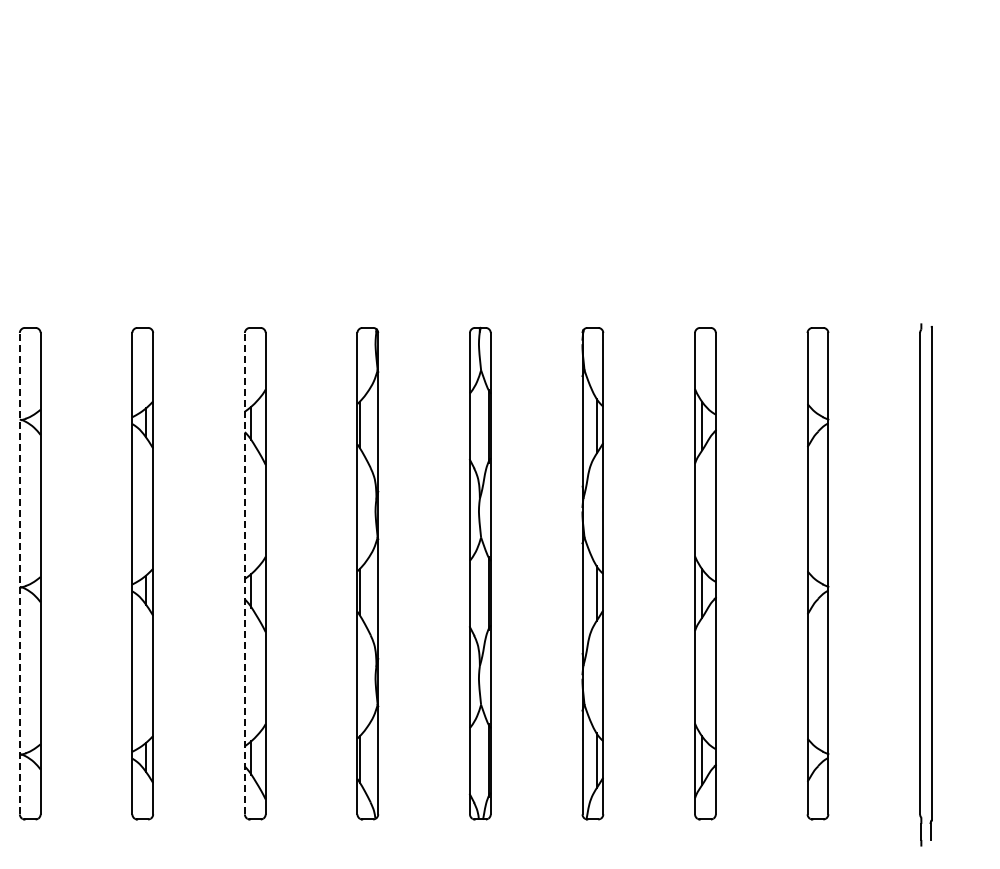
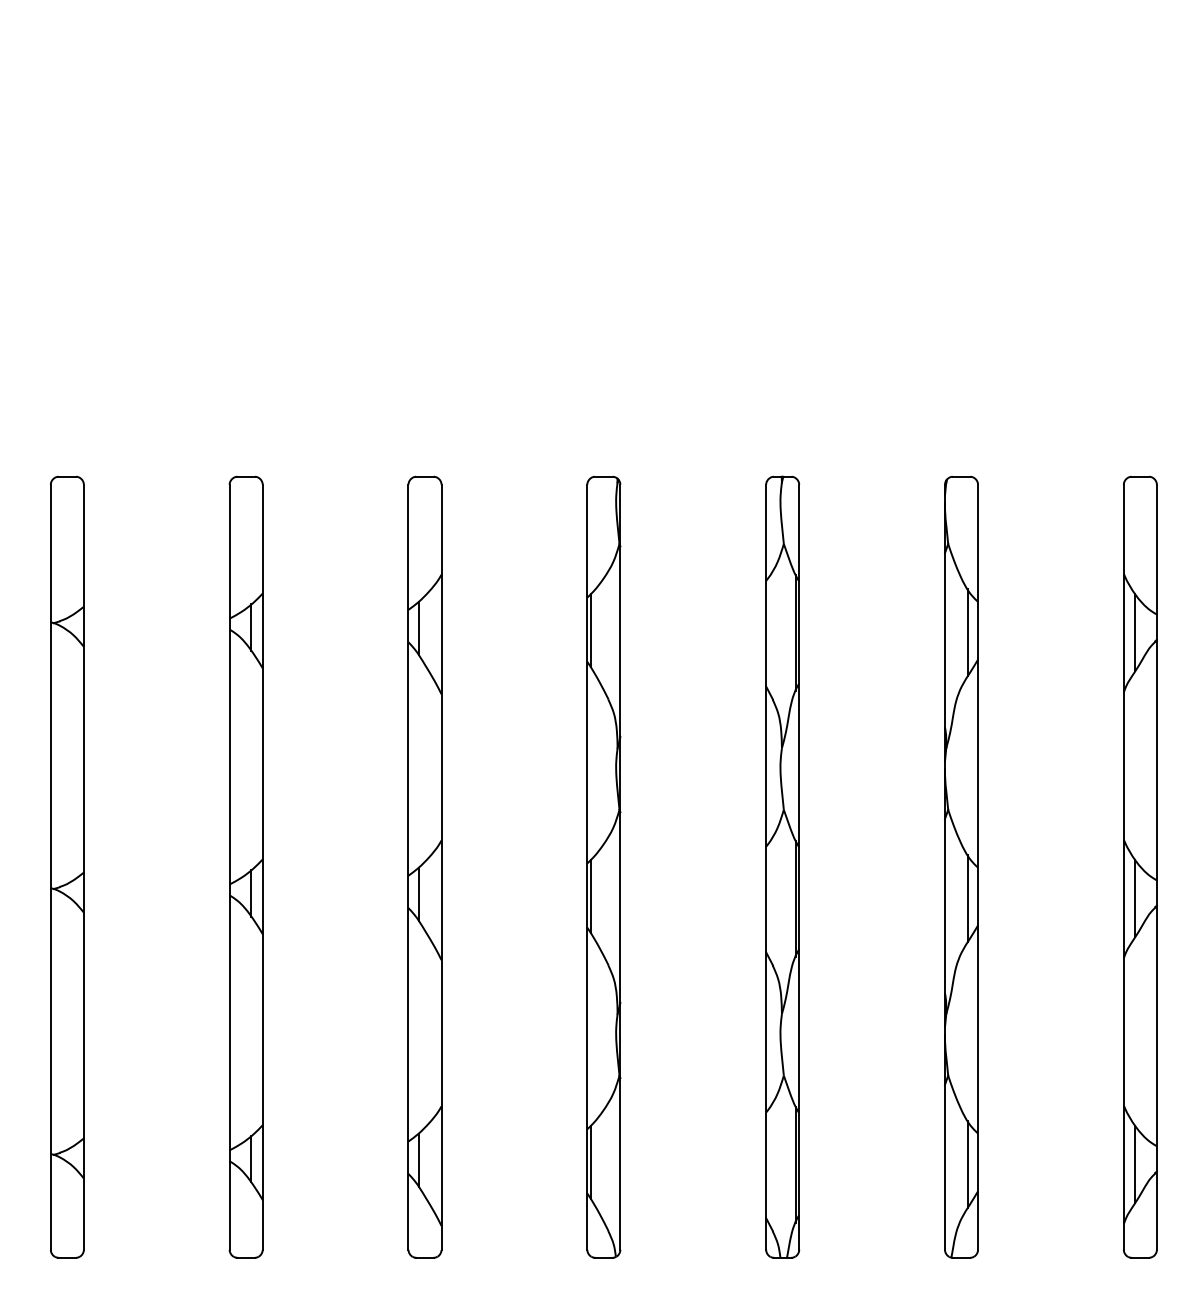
line: (19, 573) -> (50, 866), dashed -> solid
line: (244, 573) -> (407, 866), dashed -> solid

